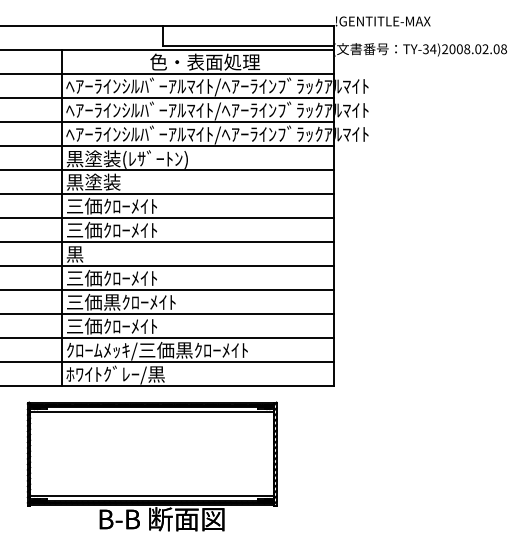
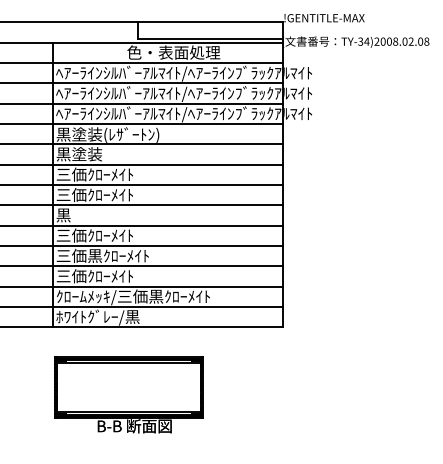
part: (151, 466) -> (128, 394), size x0.7

